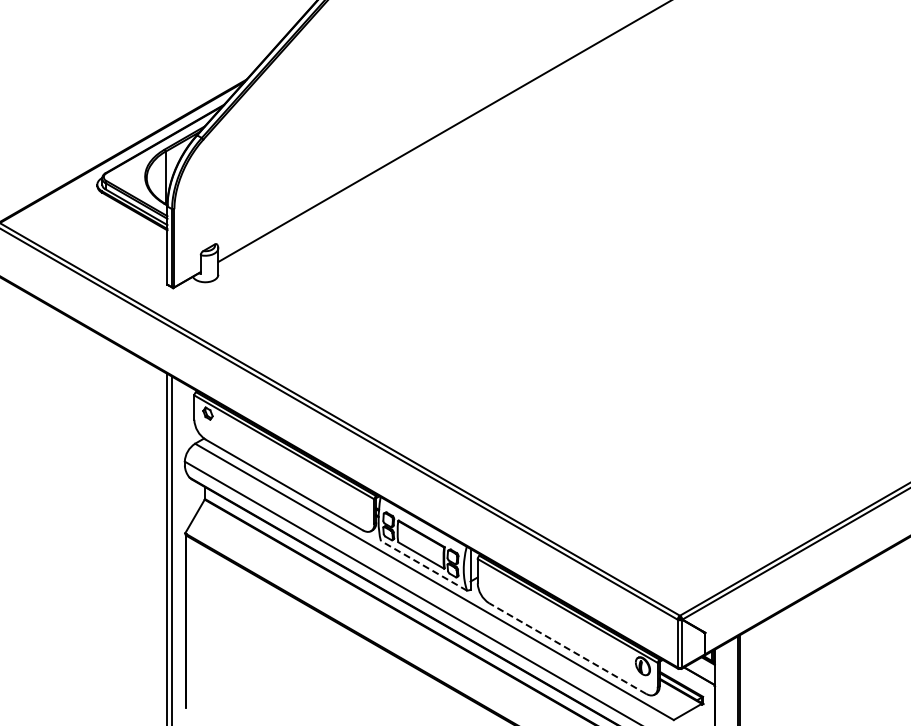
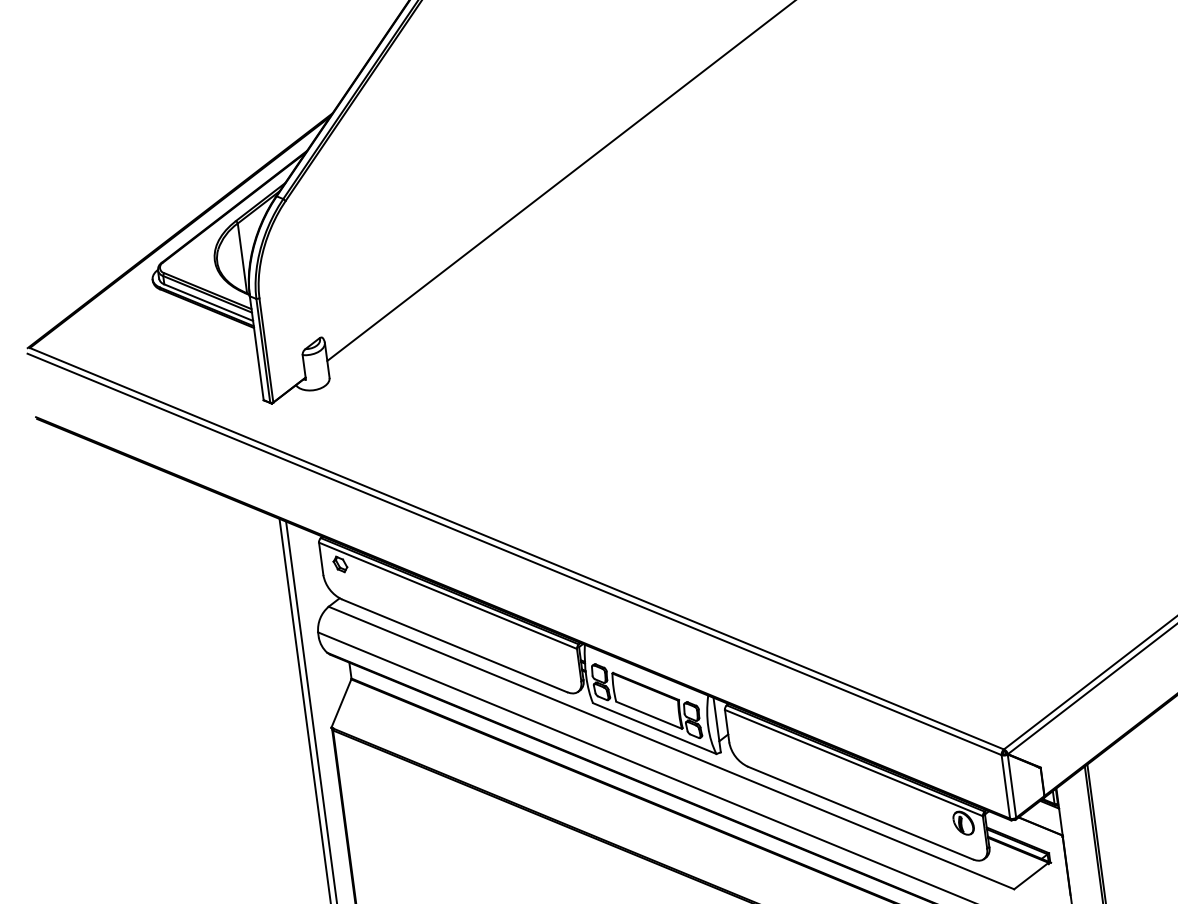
line: (424, 565) -> (655, 727), dashed -> solid
line: (567, 648) -> (860, 812), dashed -> solid

